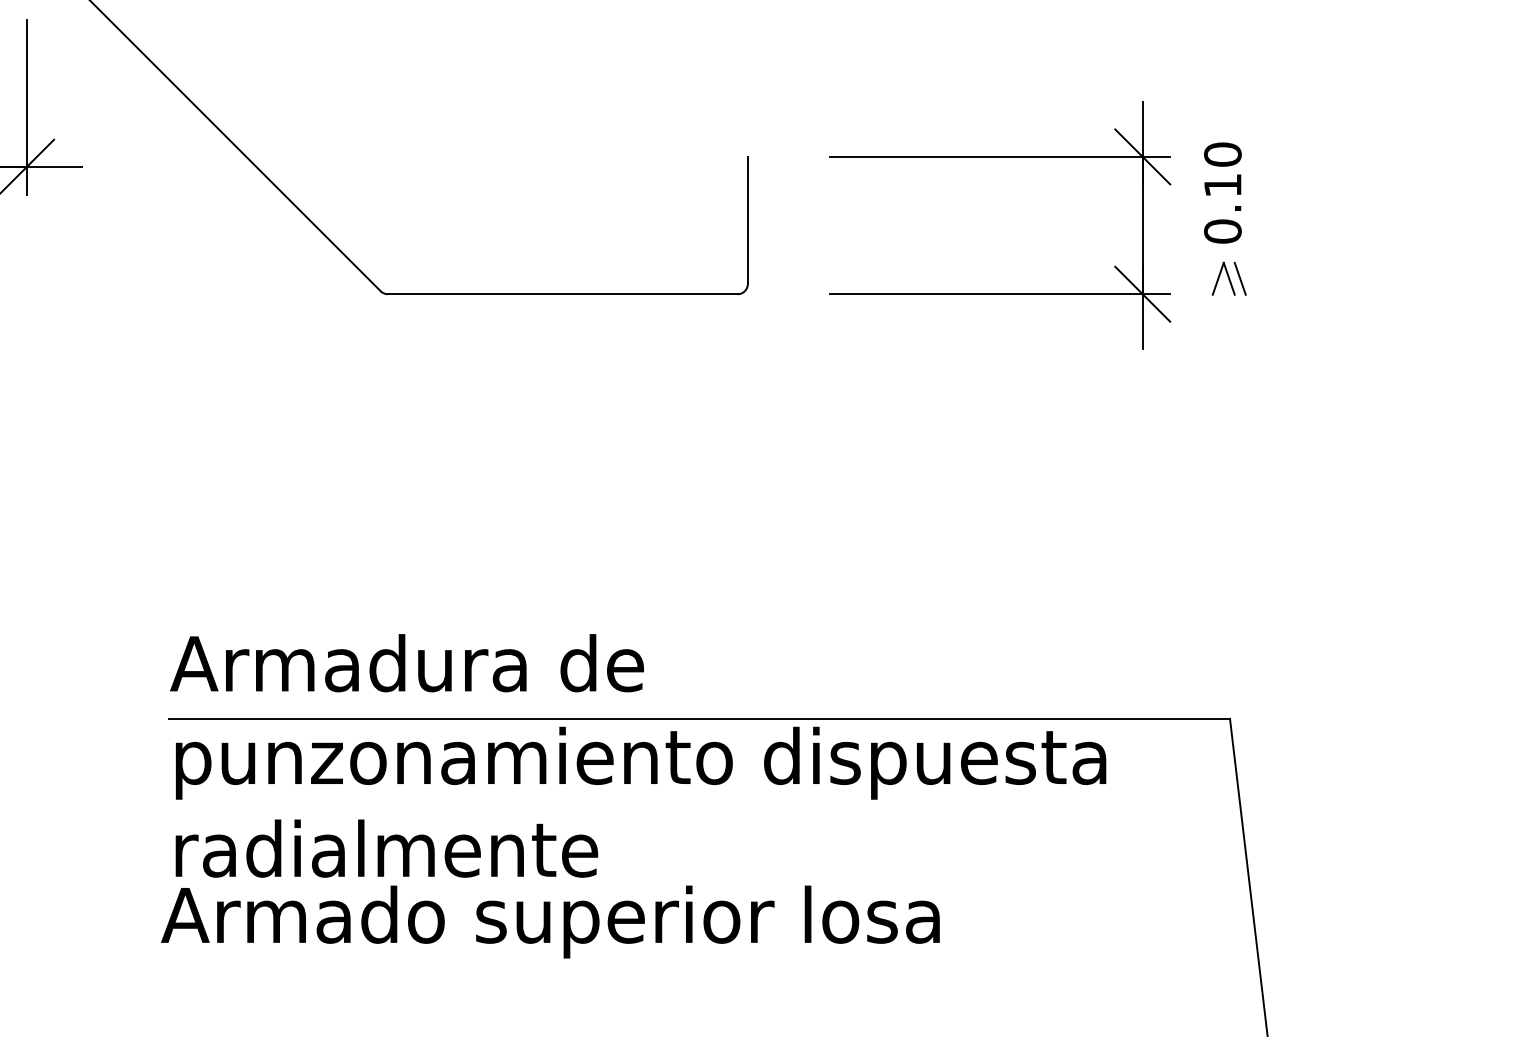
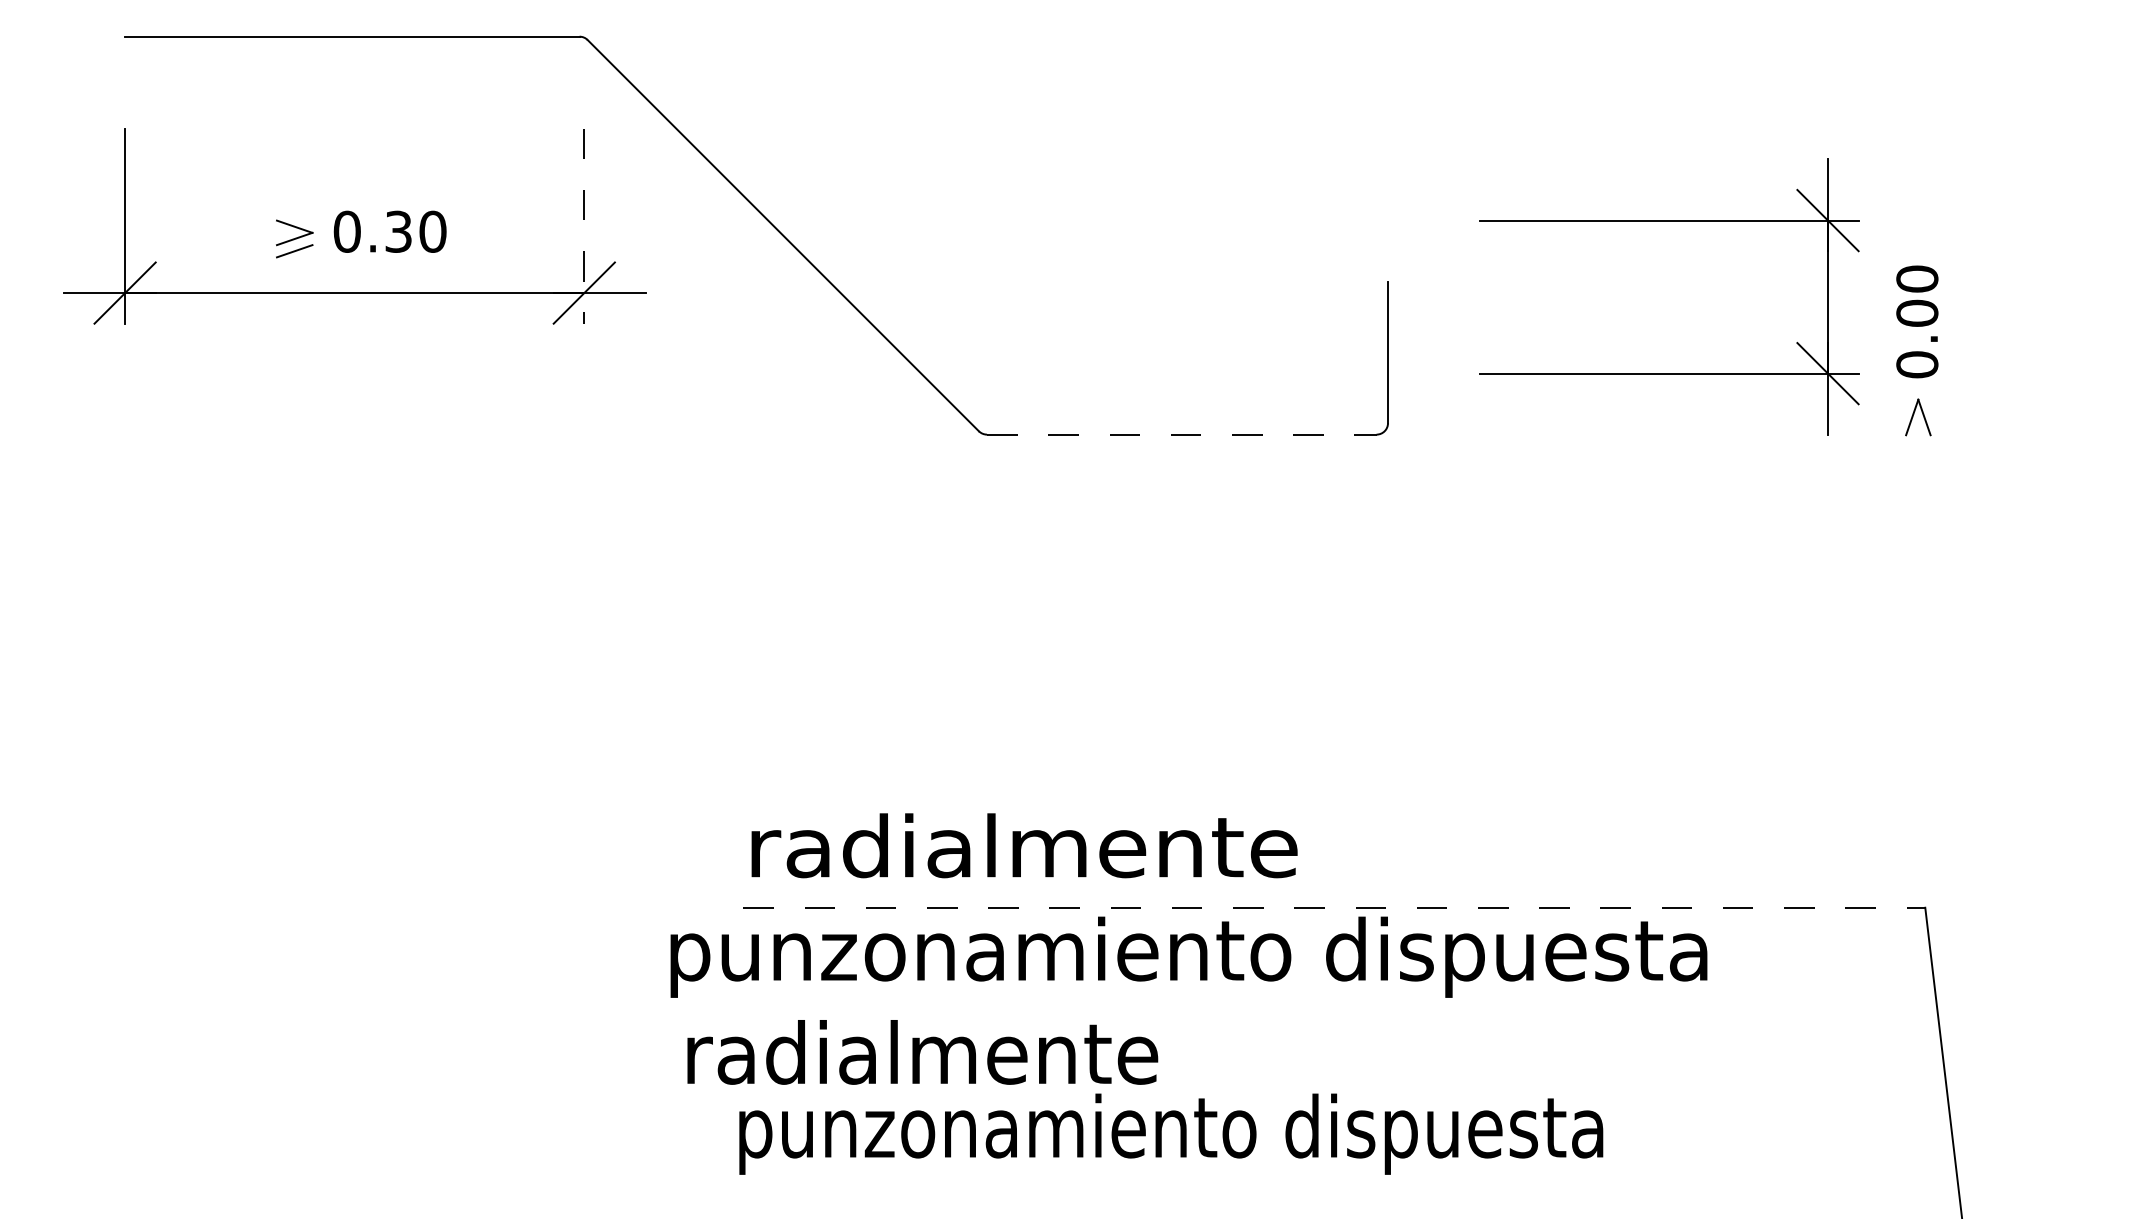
line: (26, 107) -> (584, 226), solid -> dashed
part: (1000, 157) -> (1669, 221), moved
text: (1223, 184) -> (1917, 312), 0.10 -> 0.00
line: (1240, 278) -> (1936, 417), removed
line: (562, 294) -> (1181, 434), solid -> dashed
text: (418, 662) -> (1020, 845), Armadura de -> radialmente
line: (699, 718) -> (1334, 907), solid -> dashed
text: (640, 762) -> (1188, 956), moved
text: (386, 848) -> (922, 1052), moved
text: (550, 921) -> (1168, 1133), Armado superior losa -> punzonamiento dispuesta

